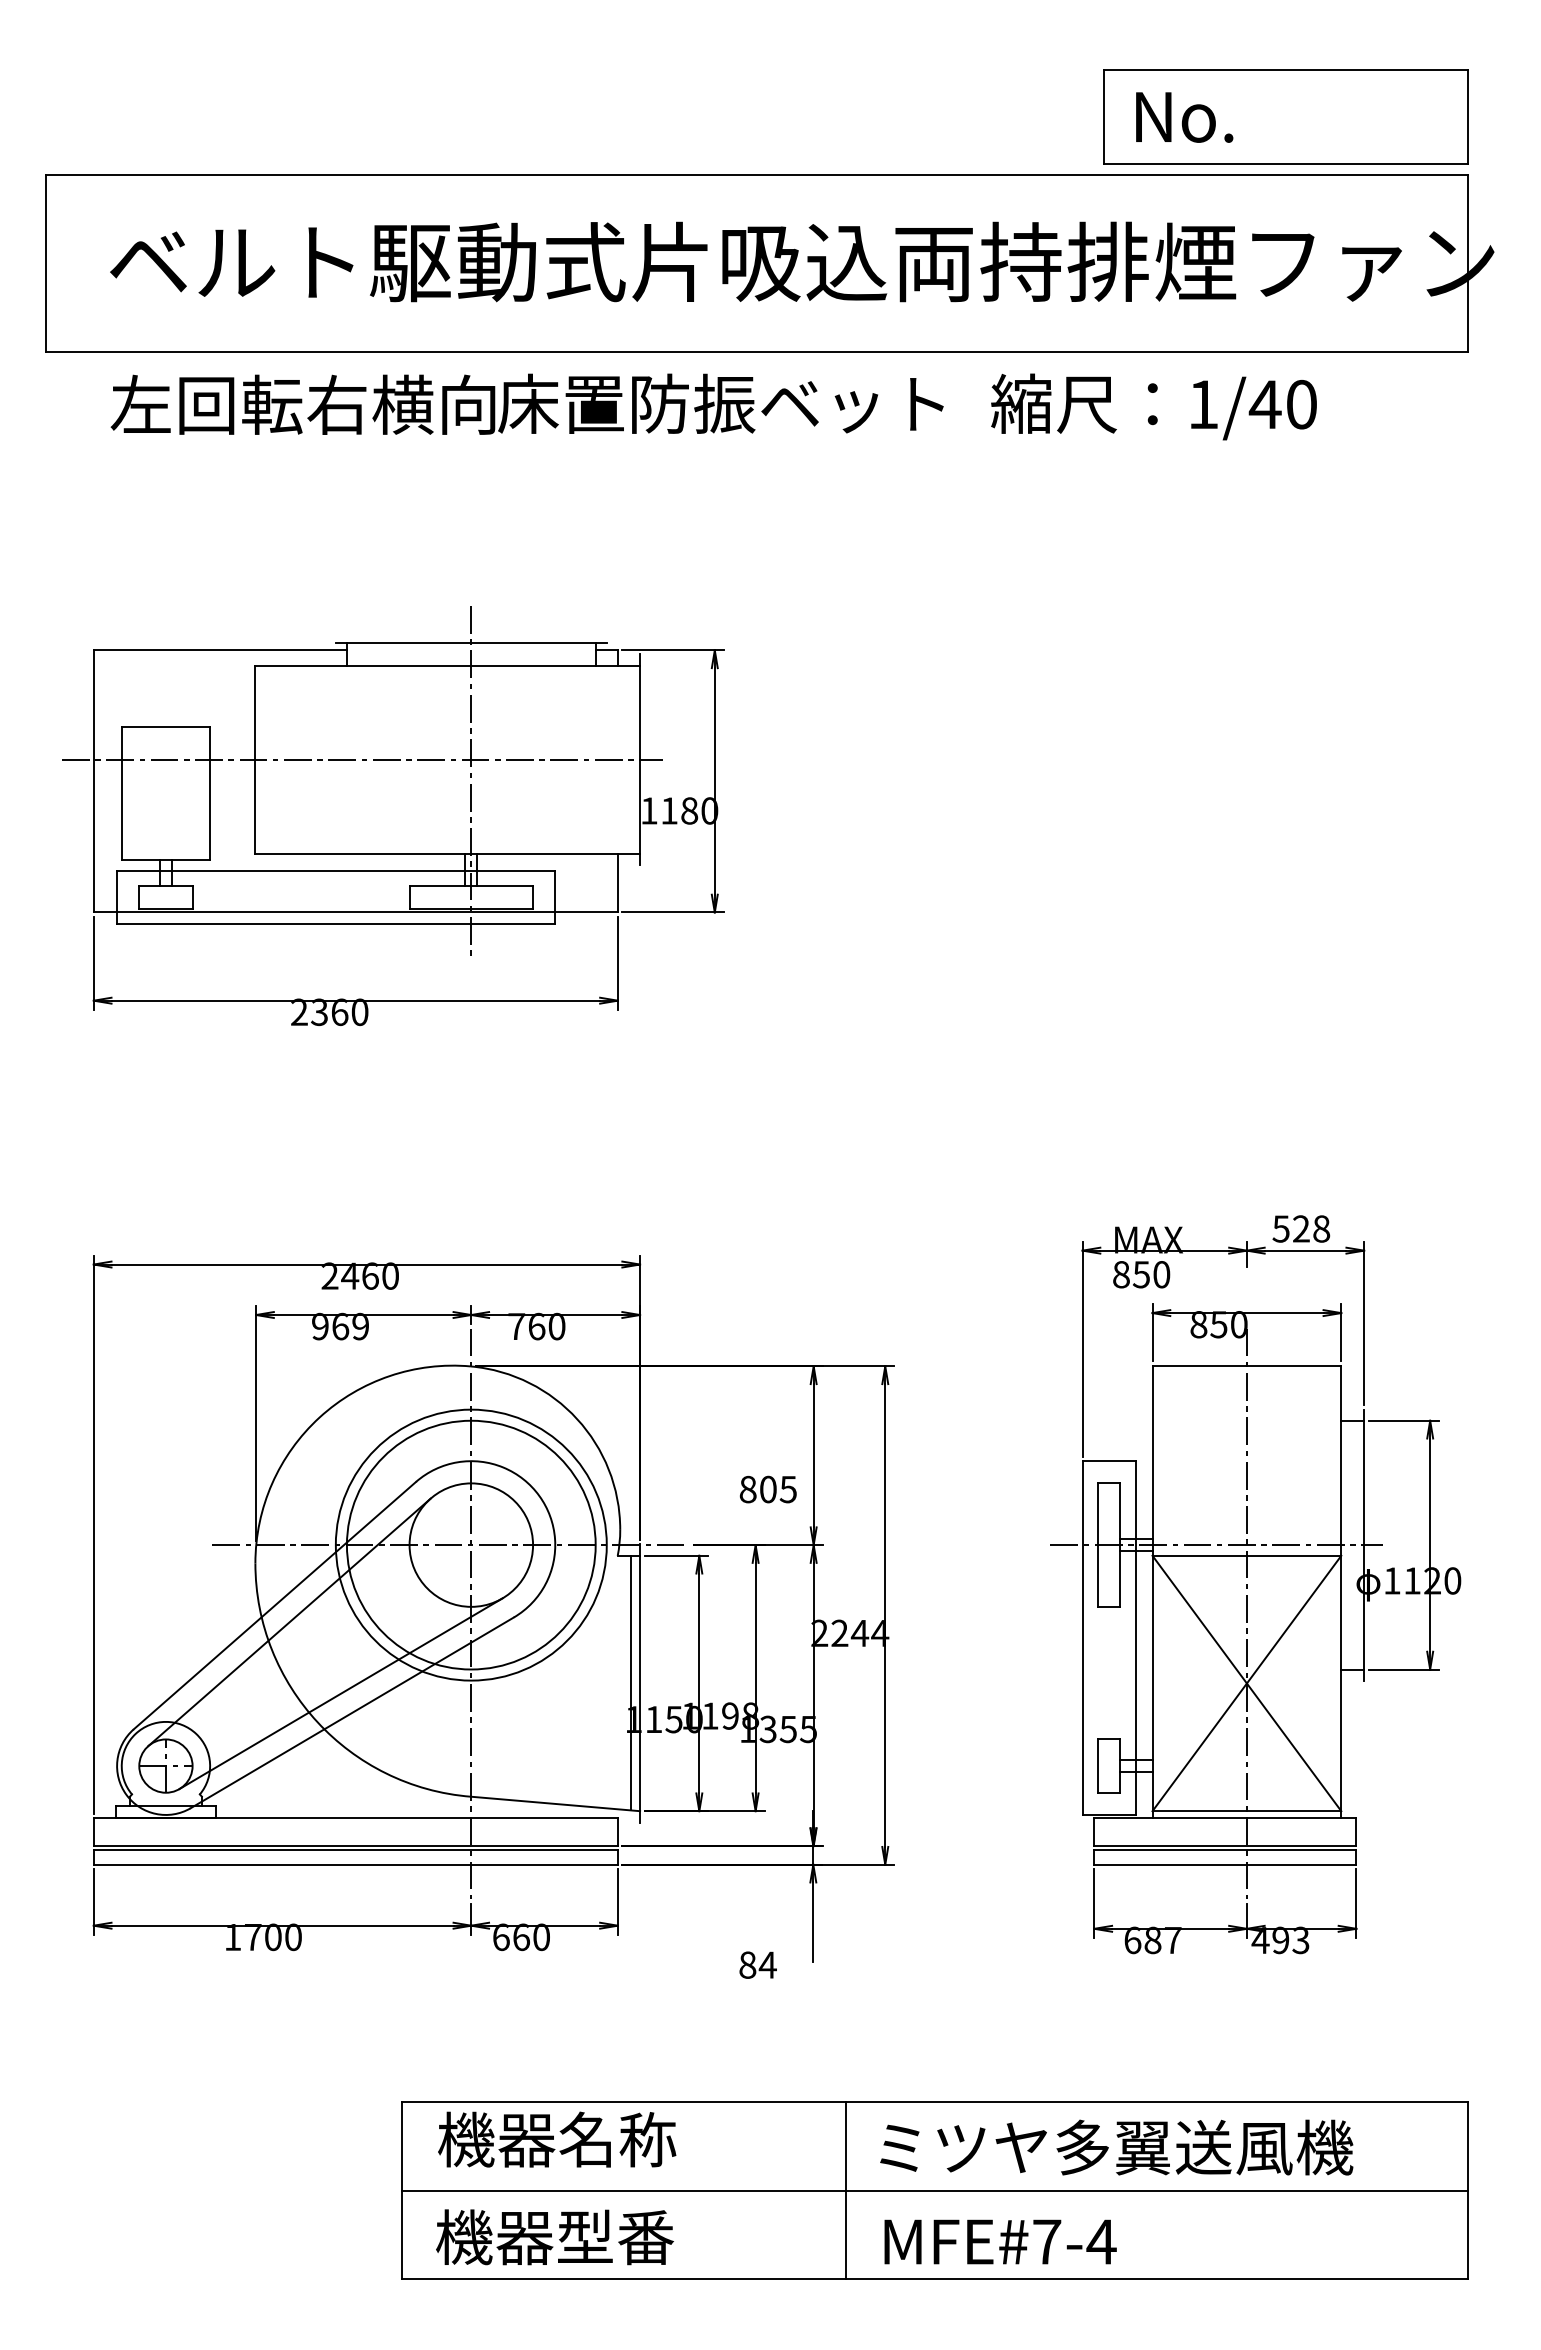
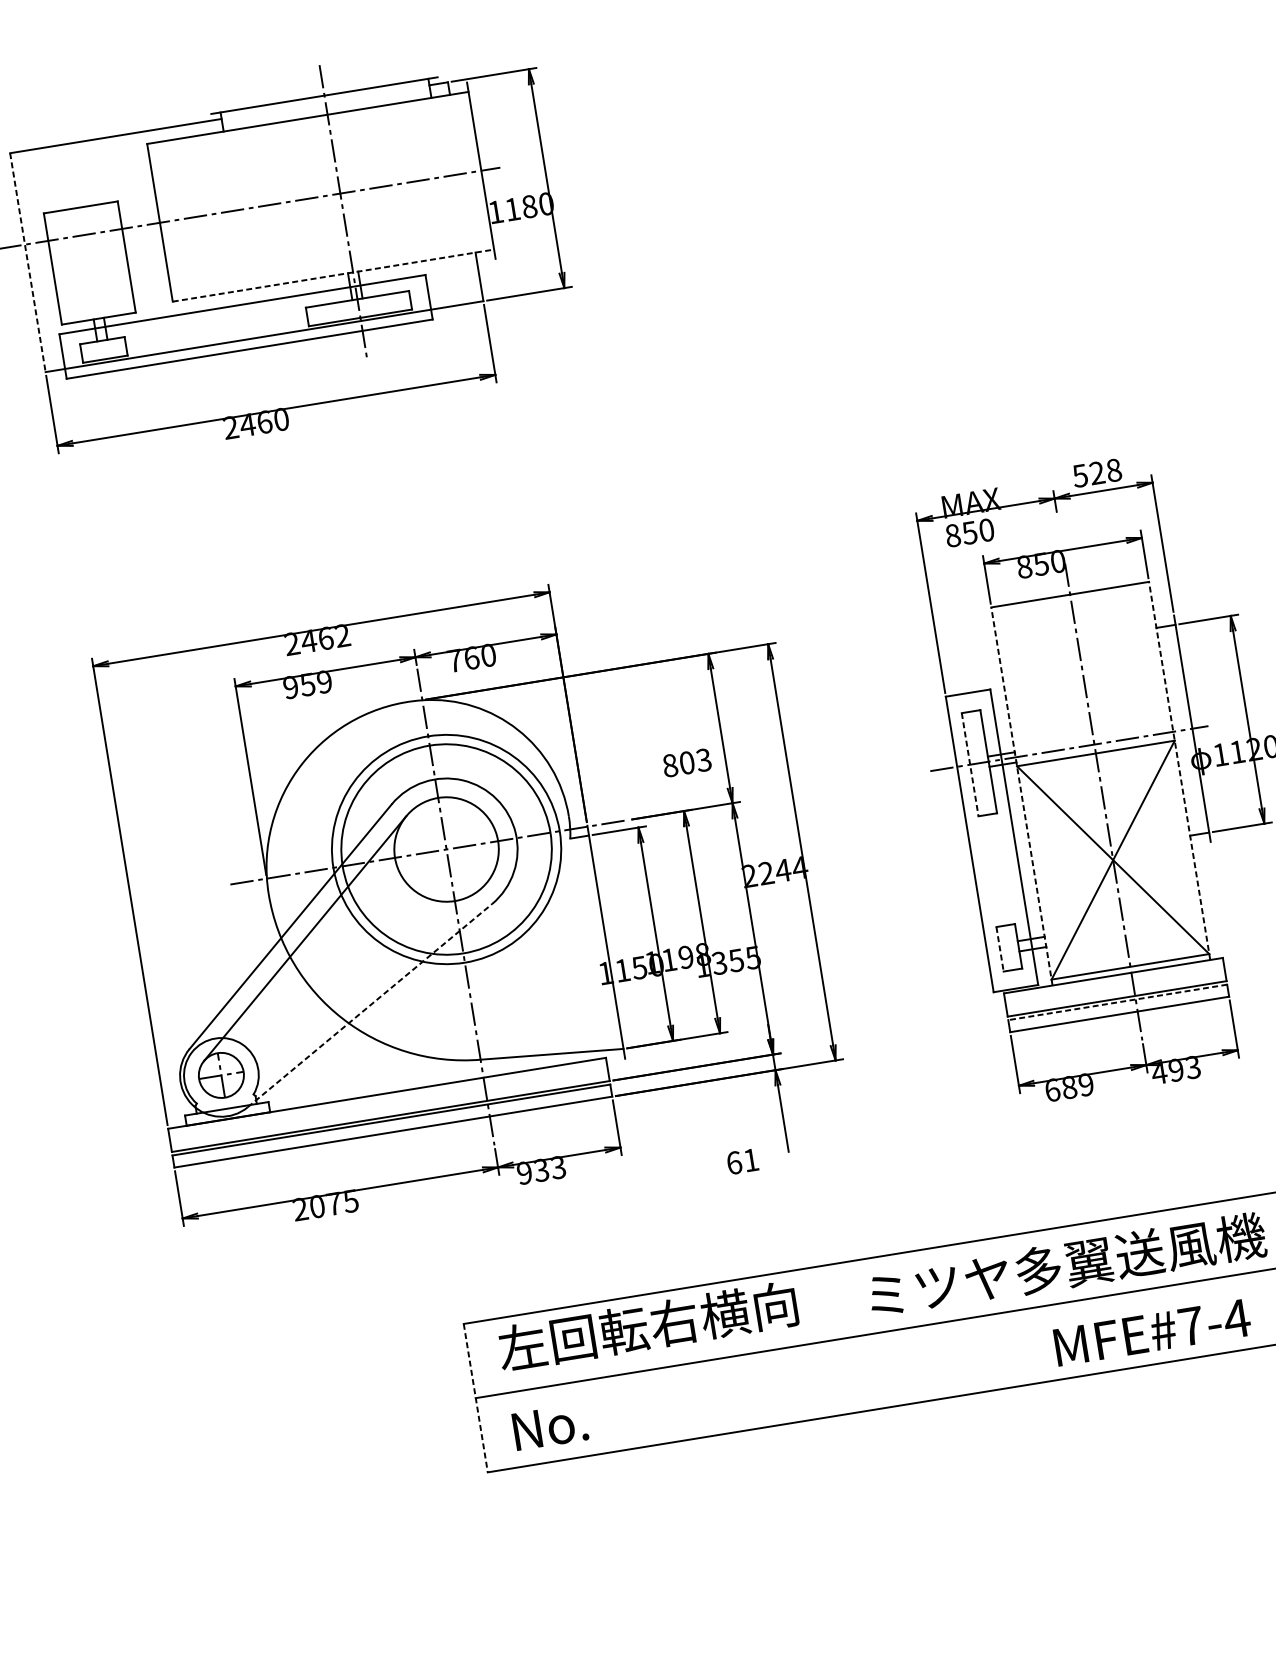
line: (93, 781) -> (27, 262), solid -> dashed
line: (448, 854) -> (334, 275), solid -> dashed
text: (319, 1012) -> (247, 425), 2360 -> 2460
text: (390, 1275) -> (342, 635), 2460 -> 2462
text: (340, 1326) -> (307, 684), 969 -> 959
text: (788, 1488) -> (703, 759), 805 -> 803
line: (1098, 1545) -> (970, 764), solid -> dashed
line: (1152, 1591) -> (1021, 796), solid -> dashed
line: (1341, 1591) -> (1179, 770), solid -> dashed
line: (631, 1682) -> (598, 942), removed
line: (340, 1693) -> (357, 991), removed
line: (352, 1712) -> (369, 1005), solid -> dashed
line: (1098, 1766) -> (1000, 949), solid -> dashed
line: (1224, 1850) -> (1117, 1002), solid -> dashed
text: (262, 1937) -> (325, 1205), 1700 -> 2075
text: (521, 1937) -> (541, 1170), 660 -> 933
text: (1172, 1940) -> (1085, 1084), 687 -> 689
text: (757, 1964) -> (742, 1161), 84 -> 61
text: (615, 2139) -> (647, 1326), 機器名称 -> 左回転右横向
line: (401, 2190) -> (475, 1398), solid -> dashed
line: (845, 2190) -> (846, 1337), removed
text: (555, 2237) -> (610, 1416), 機器型番 -> No.
text: (1000, 2241) -> (1152, 1332), moved

